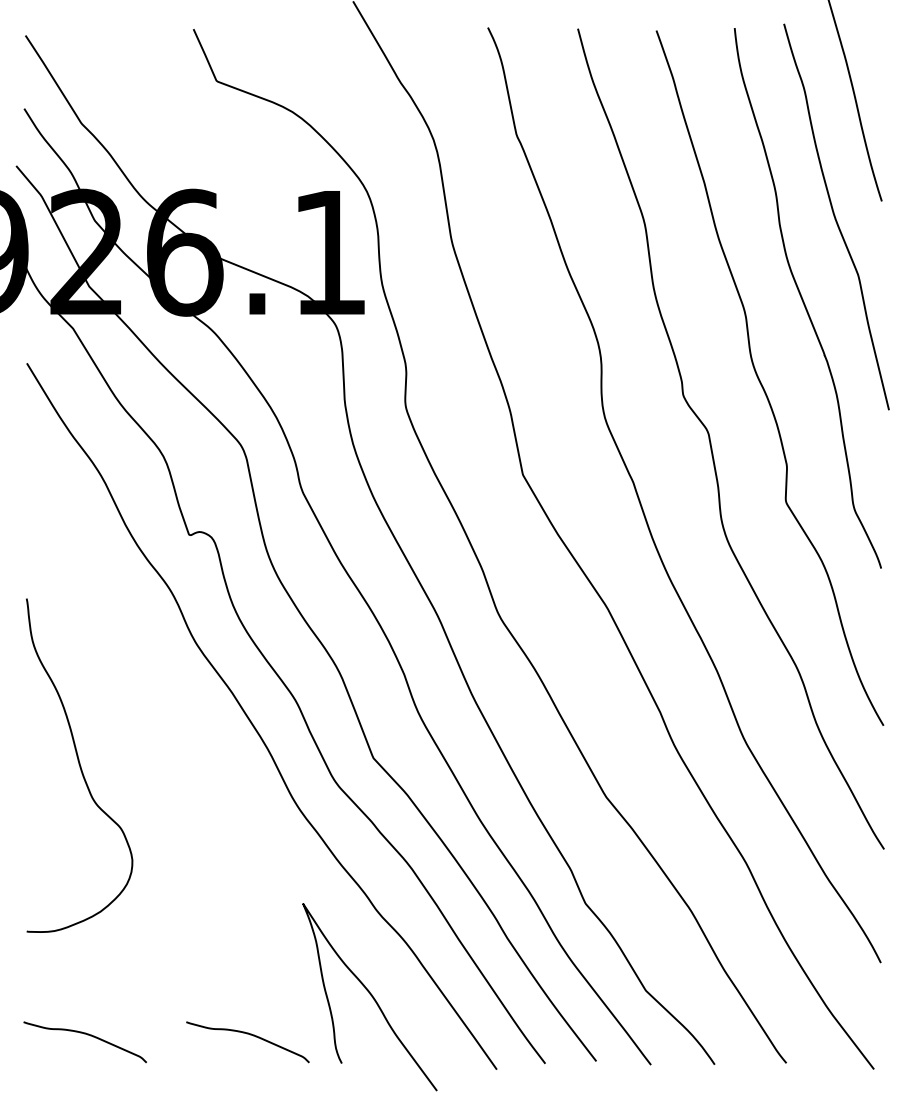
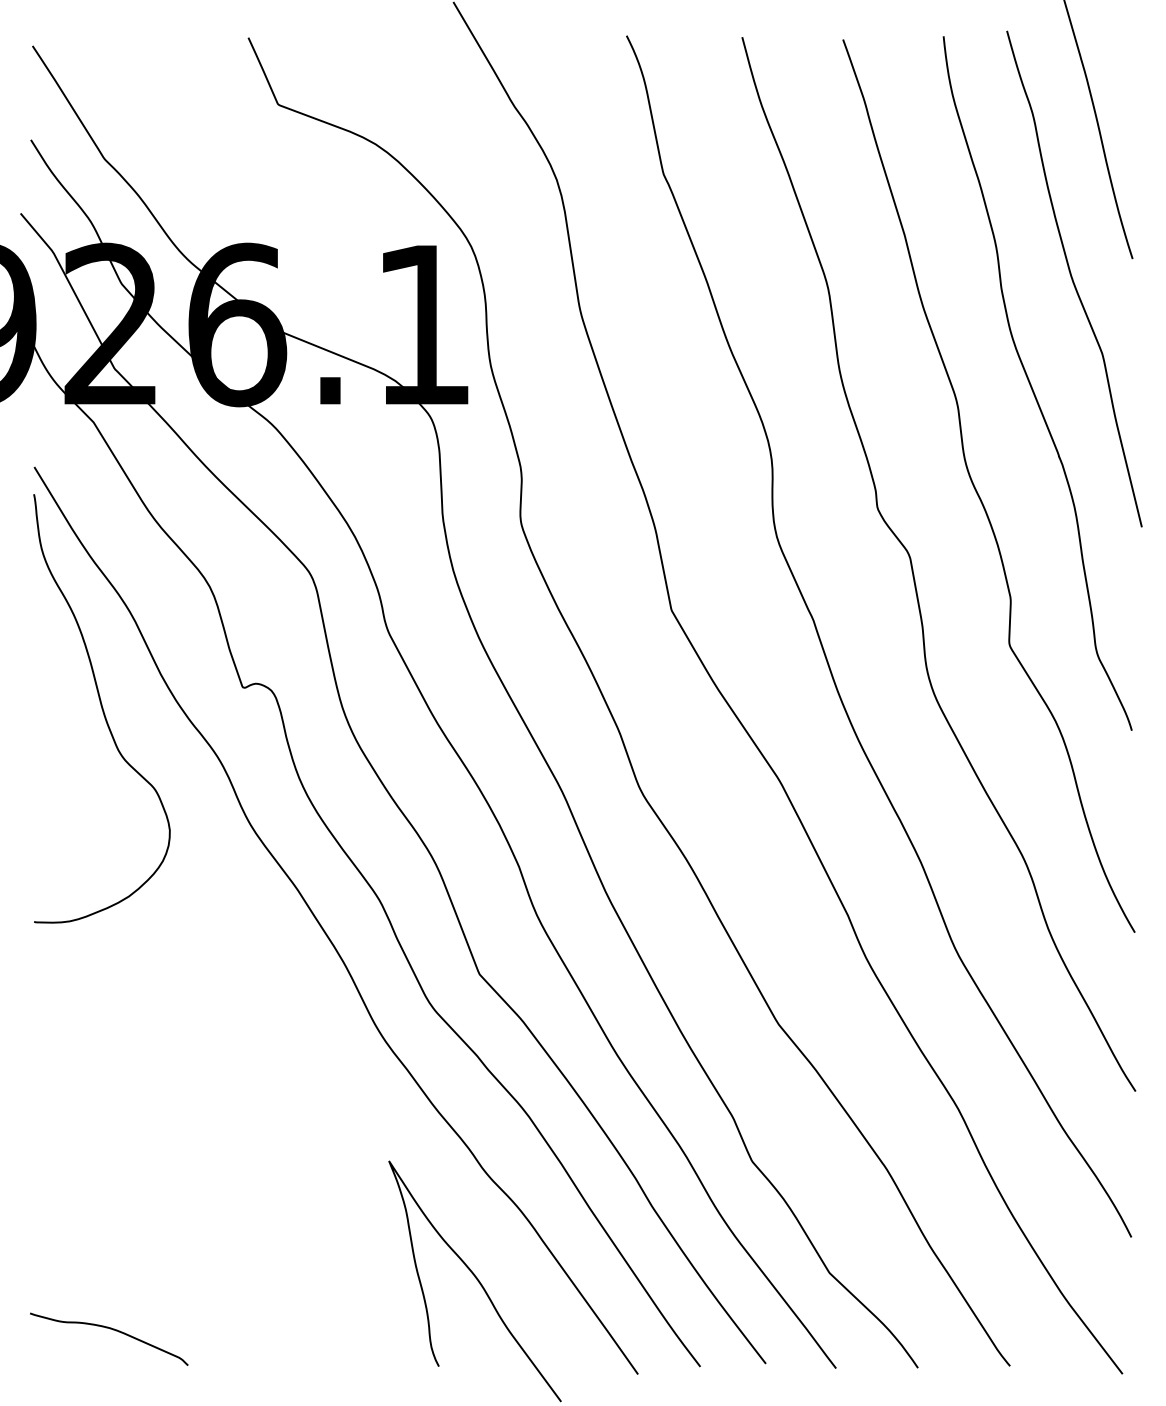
curve: (79, 765) -> (101, 708), moved
curve: (251, 1035) -> (322, 1330), removed

